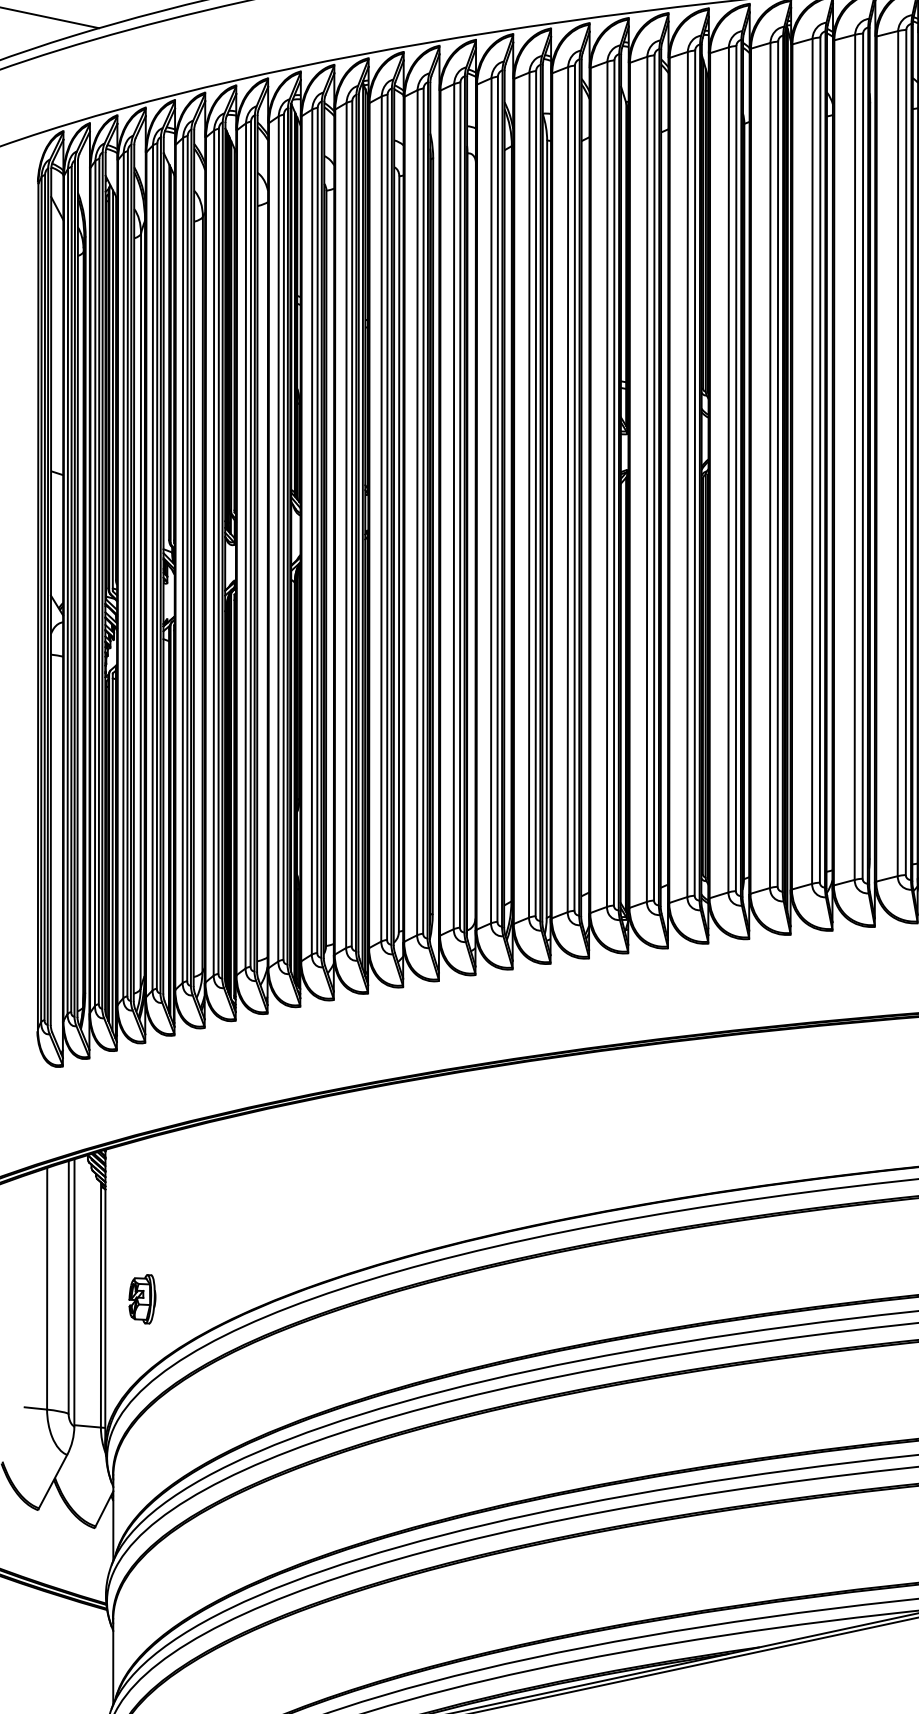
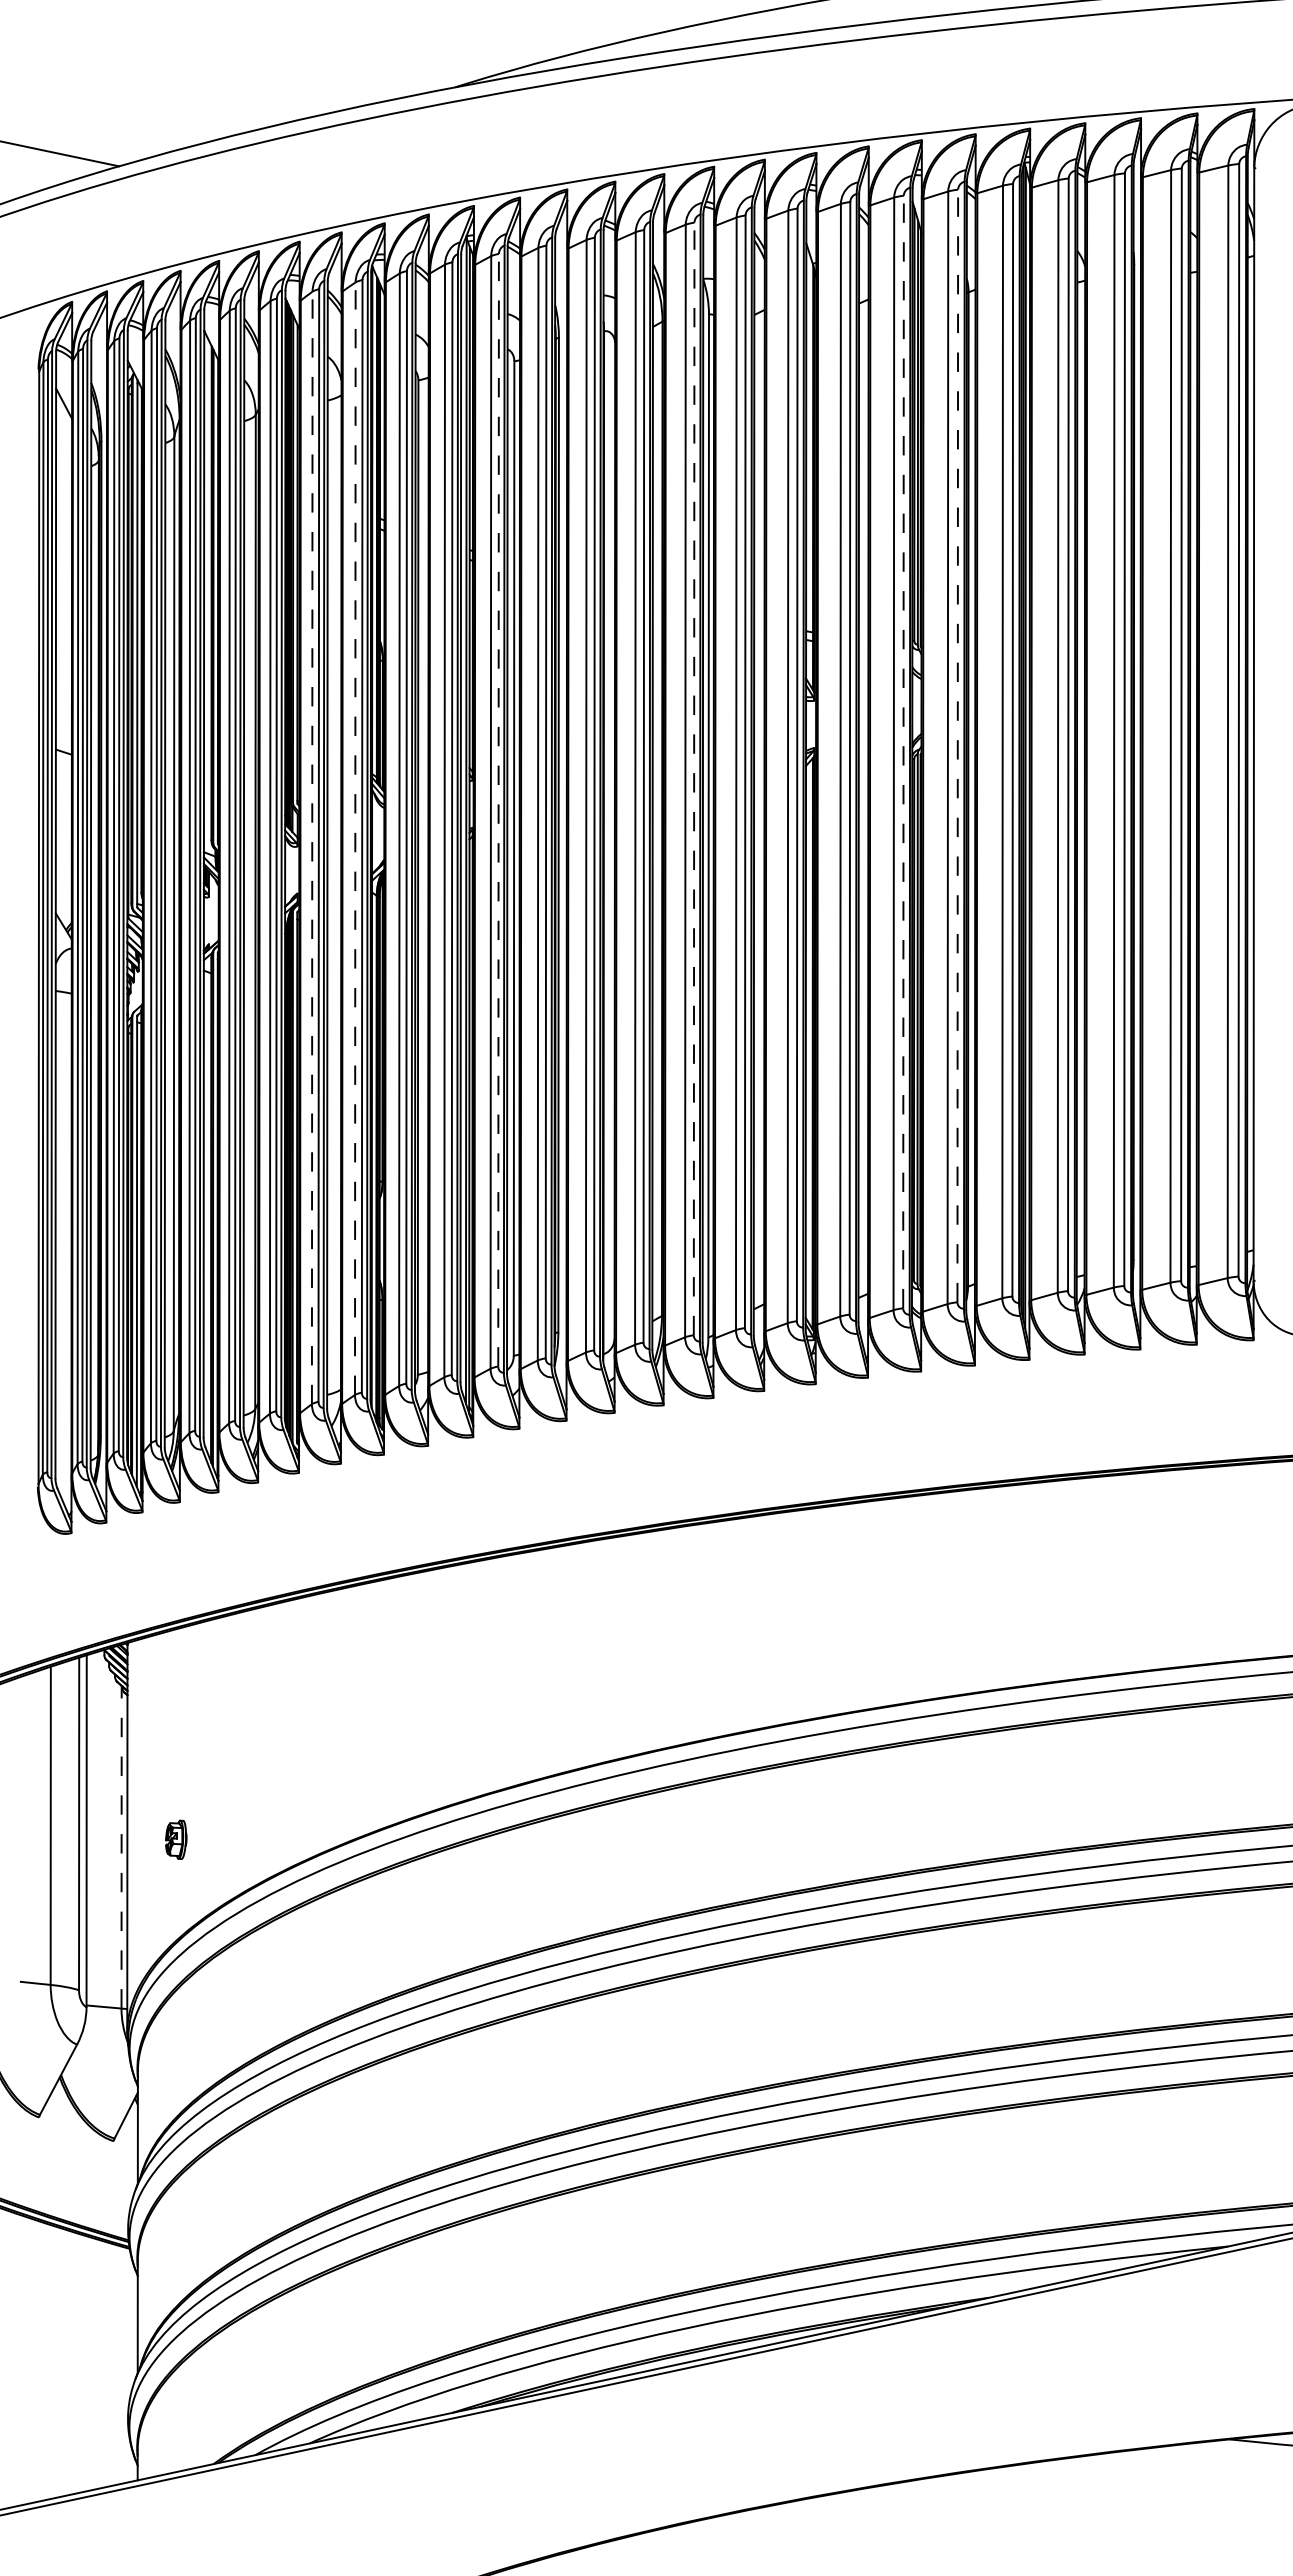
line: (735, 468) -> (957, 745), solid -> dashed
line: (694, 472) -> (903, 751), solid -> dashed
line: (536, 493) -> (694, 778), solid -> dashed
line: (387, 516) -> (498, 809), solid -> dashed
line: (278, 538) -> (355, 838), solid -> dashed
line: (245, 545) -> (312, 847), solid -> dashed
part: (142, 1299) -> (176, 1839), size x0.6
line: (100, 1304) -> (121, 1846), solid -> dashed

